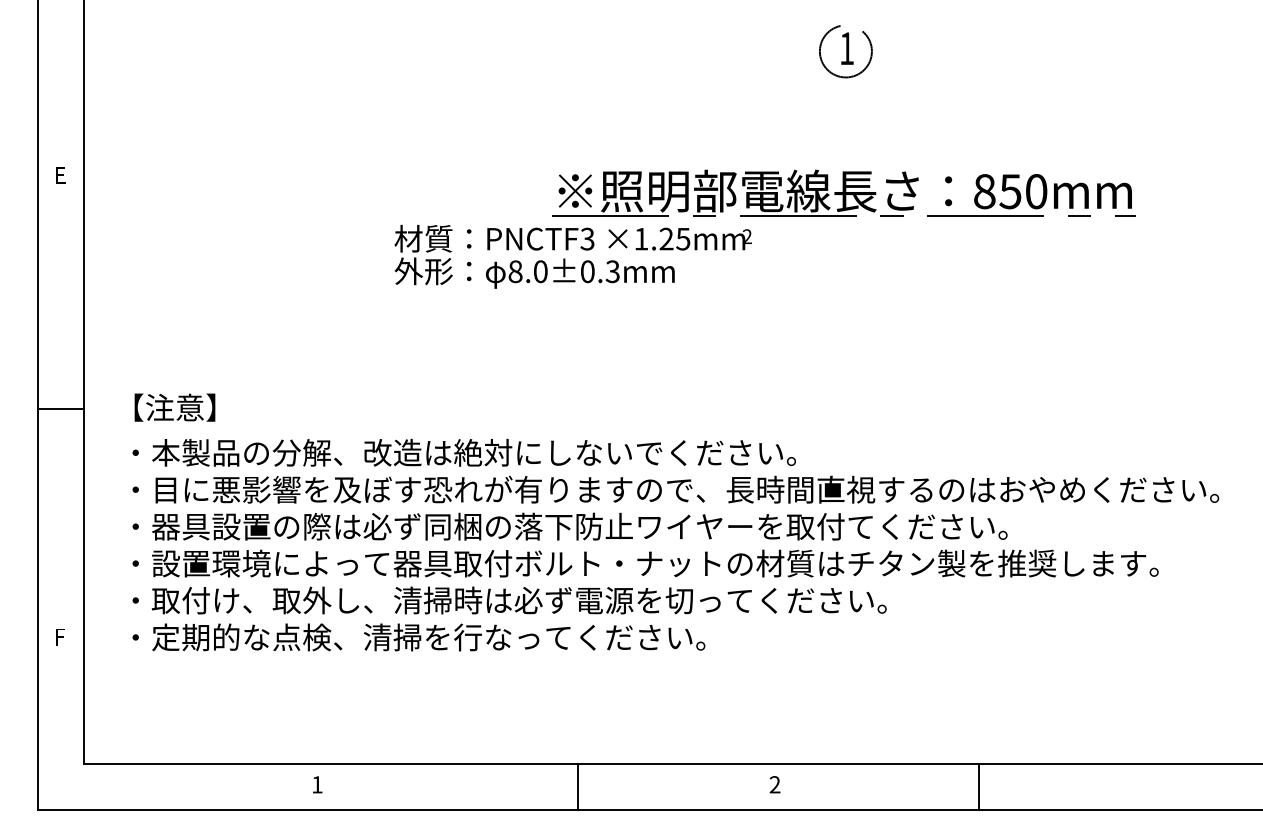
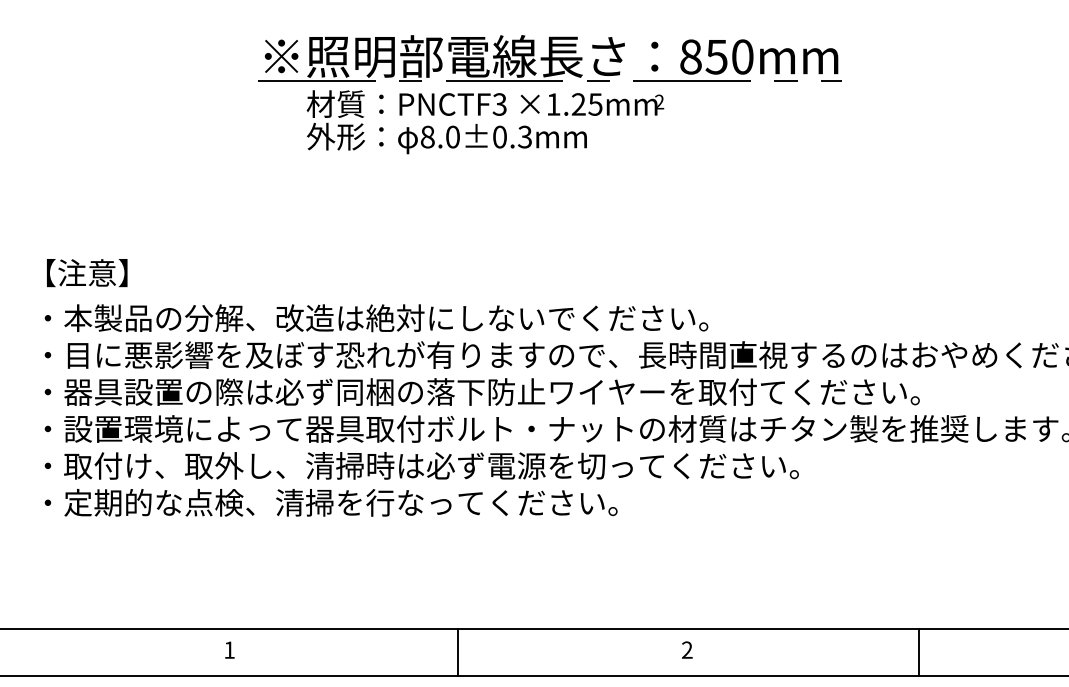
part: (843, 192) -> (549, 57), moved
line: (577, 786) -> (457, 651), moved
line: (979, 786) -> (919, 651), moved

